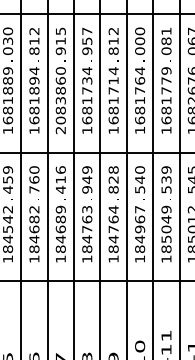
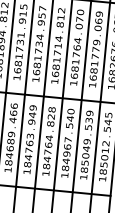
text: (166, 36) -> (99, 17), 081 -> 069
text: (140, 41) -> (80, 19), 000 -> 070
text: (60, 100) -> (18, 56), 2083860 -> 1681731
text: (60, 179) -> (13, 112), 416 -> 466

